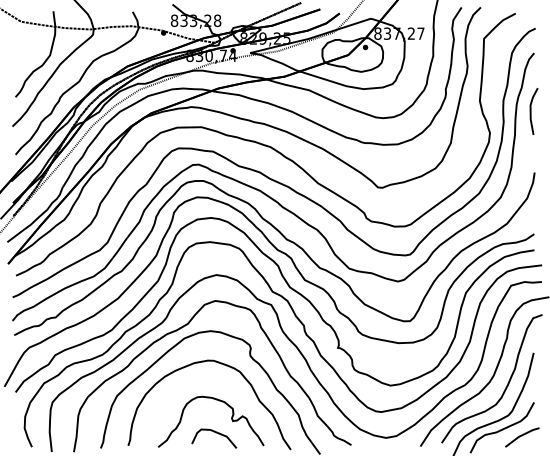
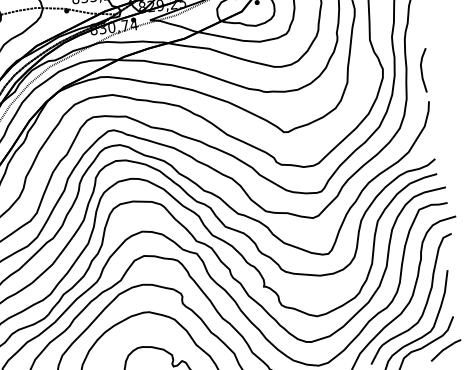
line: (531, 111) -> (422, 70), moved

